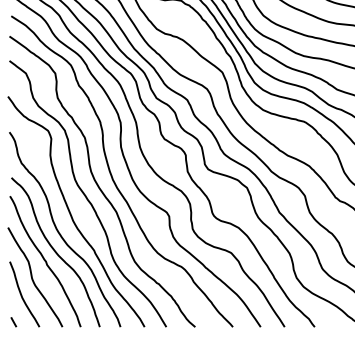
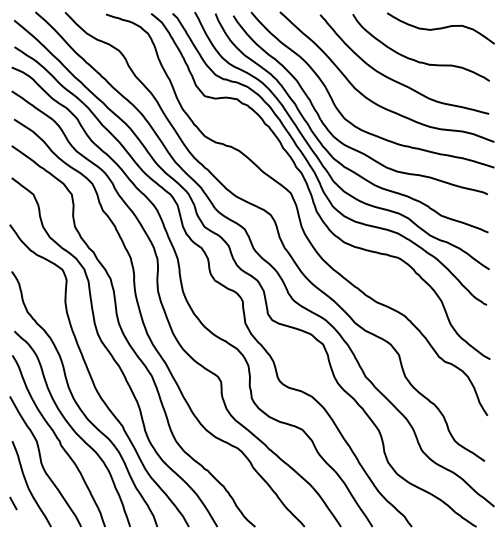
line: (13, 322) -> (13, 503), moved

